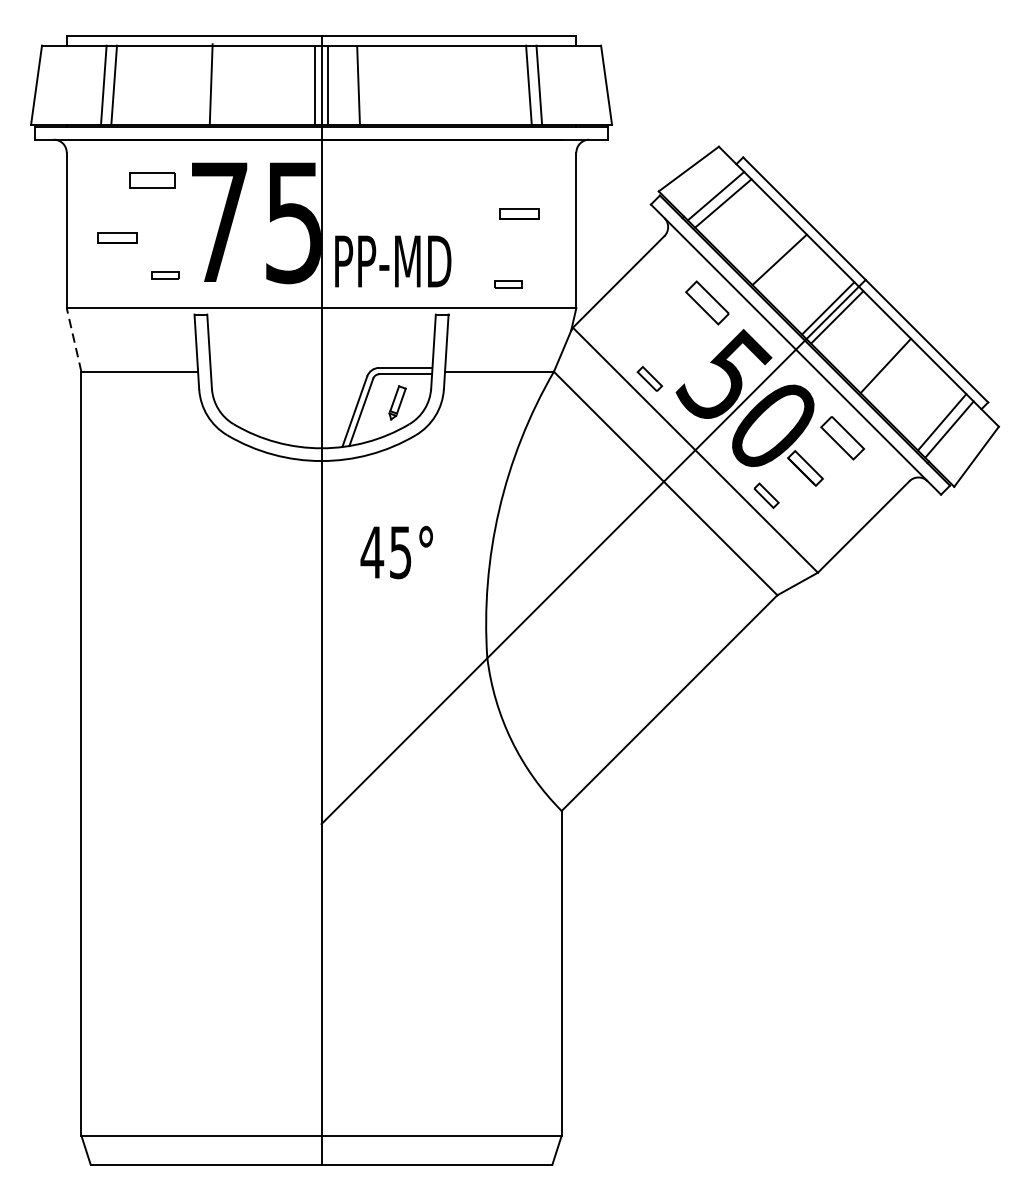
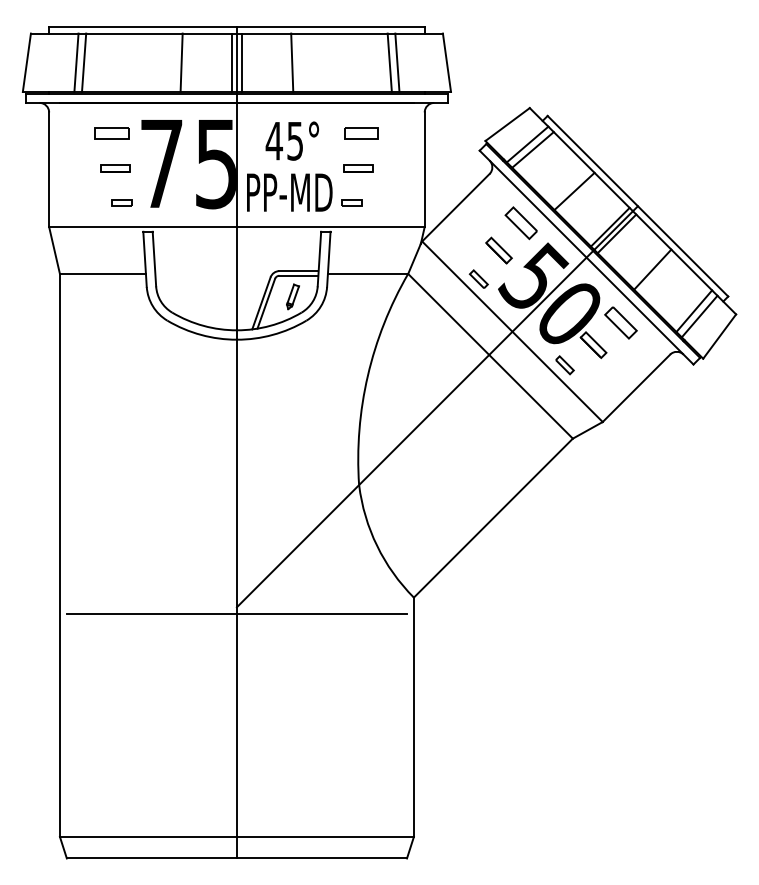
line: (211, 83) -> (181, 62), moved
line: (358, 86) -> (292, 62), moved
part: (490, 181) -> (361, 133), added
part: (520, 213) -> (358, 168), moved
part: (117, 238) -> (115, 168), moved
part: (508, 284) -> (351, 202), moved
line: (74, 339) -> (54, 250), dashed -> solid
part: (676, 339) -> (498, 250), added
text: (395, 551) -> (291, 140), moved
line: (320, 833) -> (236, 614), added

